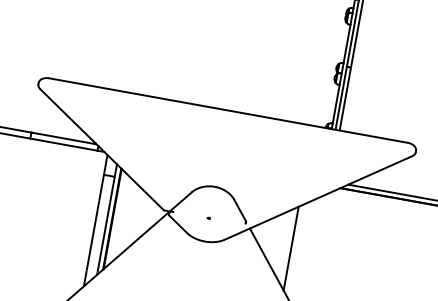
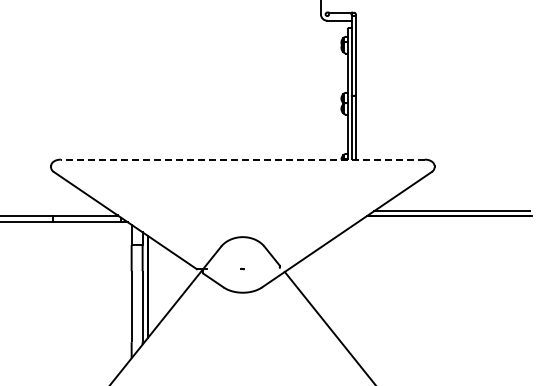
line: (228, 110) -> (242, 159), solid -> dashed
line: (290, 248) -> (328, 284), removed

